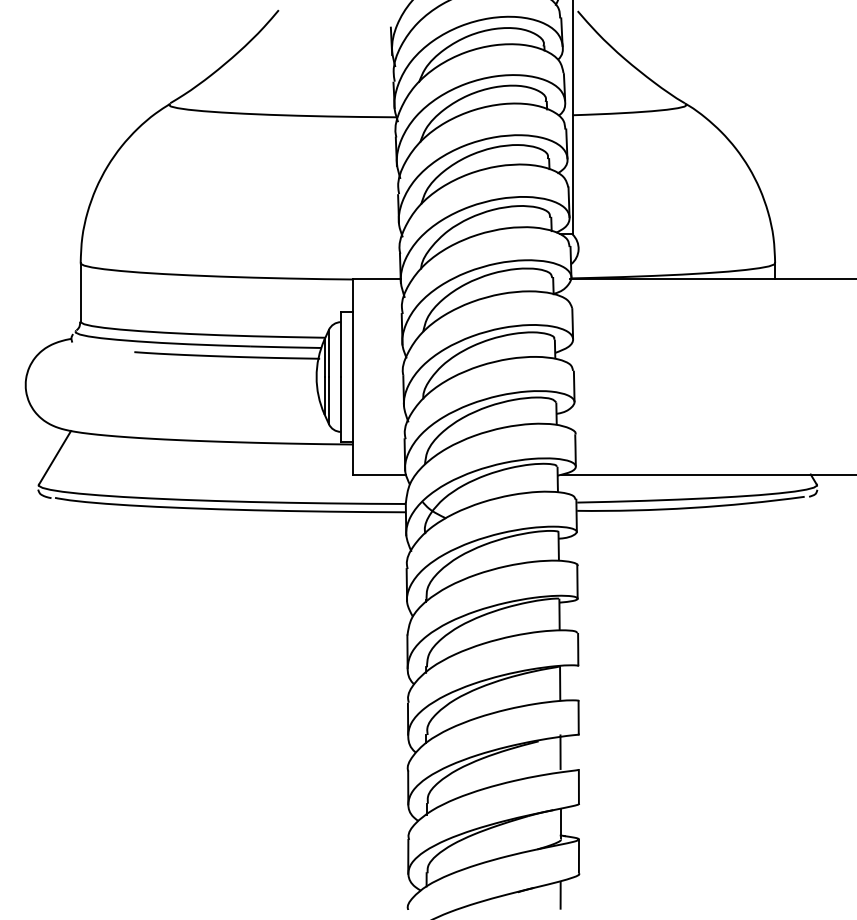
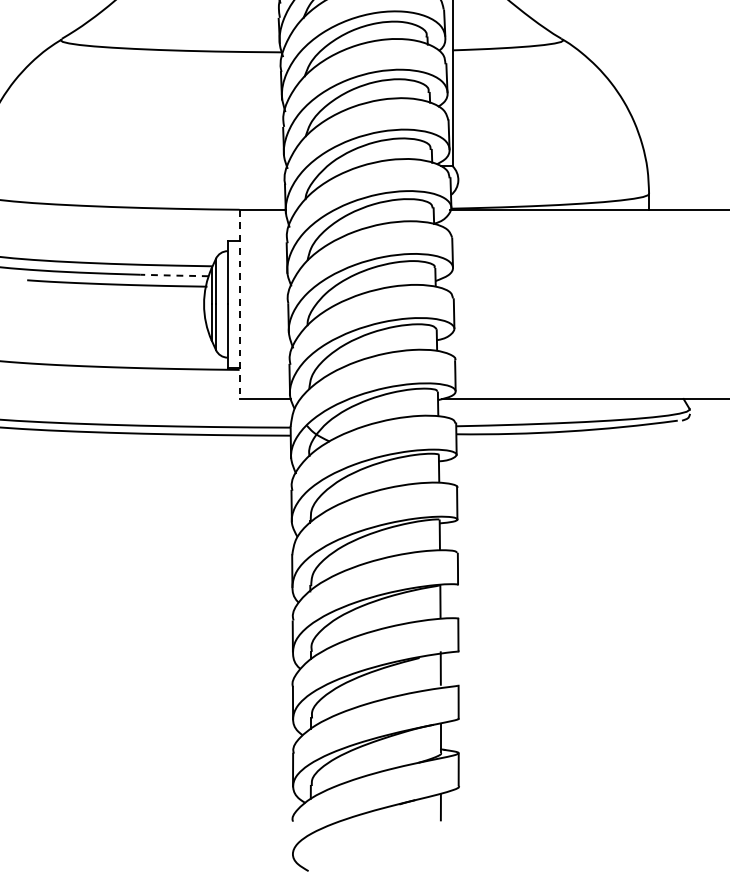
line: (285, 347) -> (173, 275), solid -> dashed
line: (353, 377) -> (239, 304), solid -> dashed

